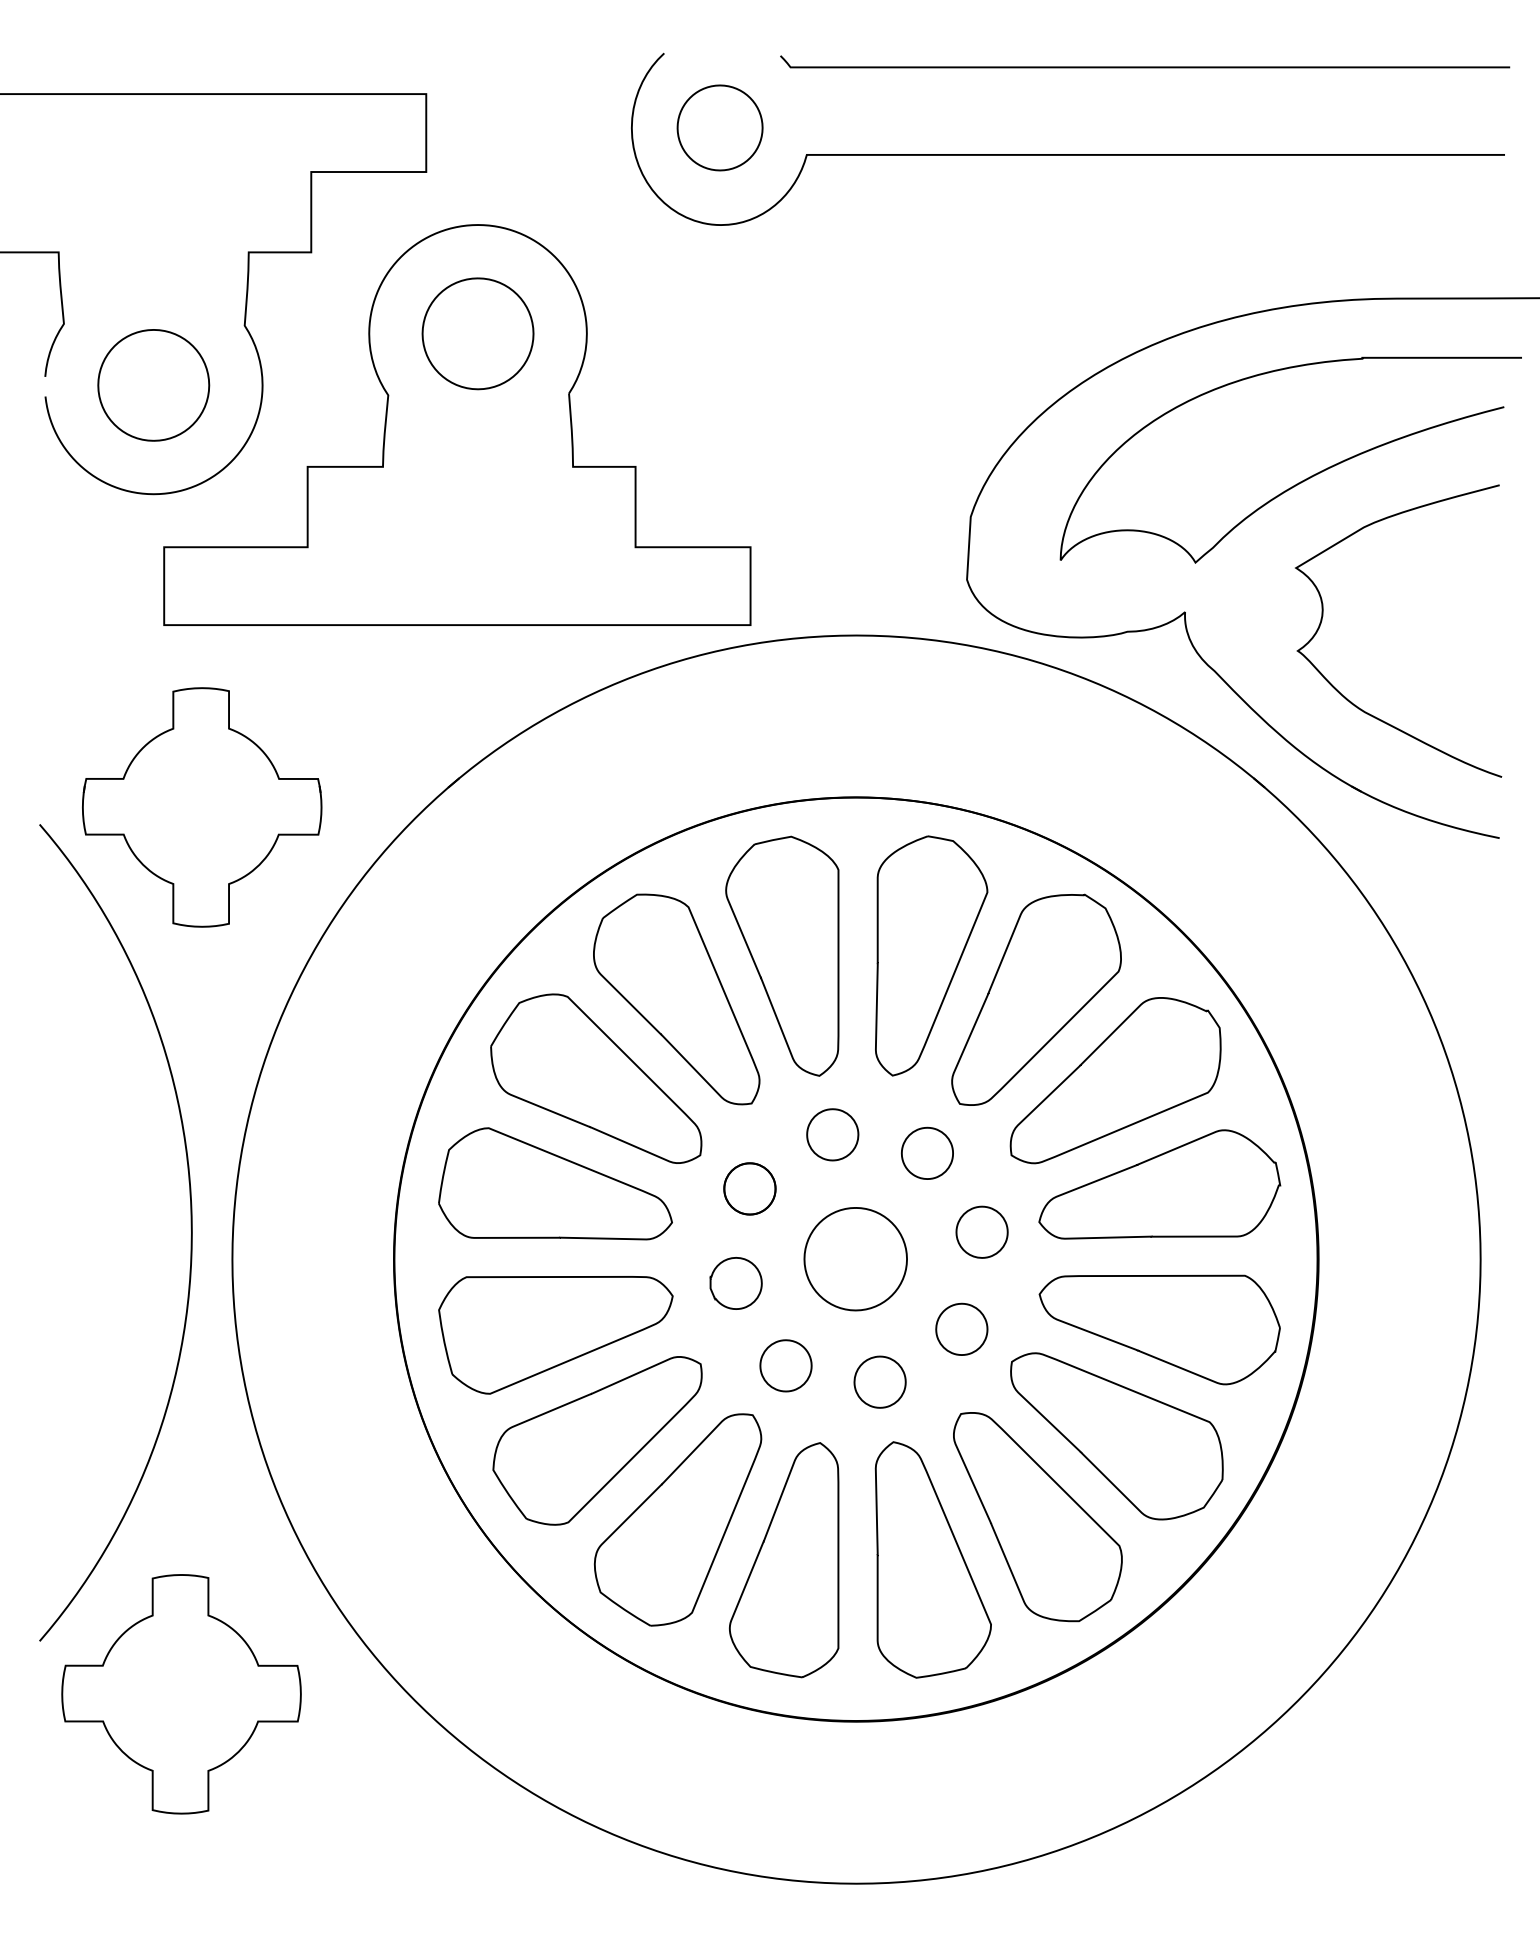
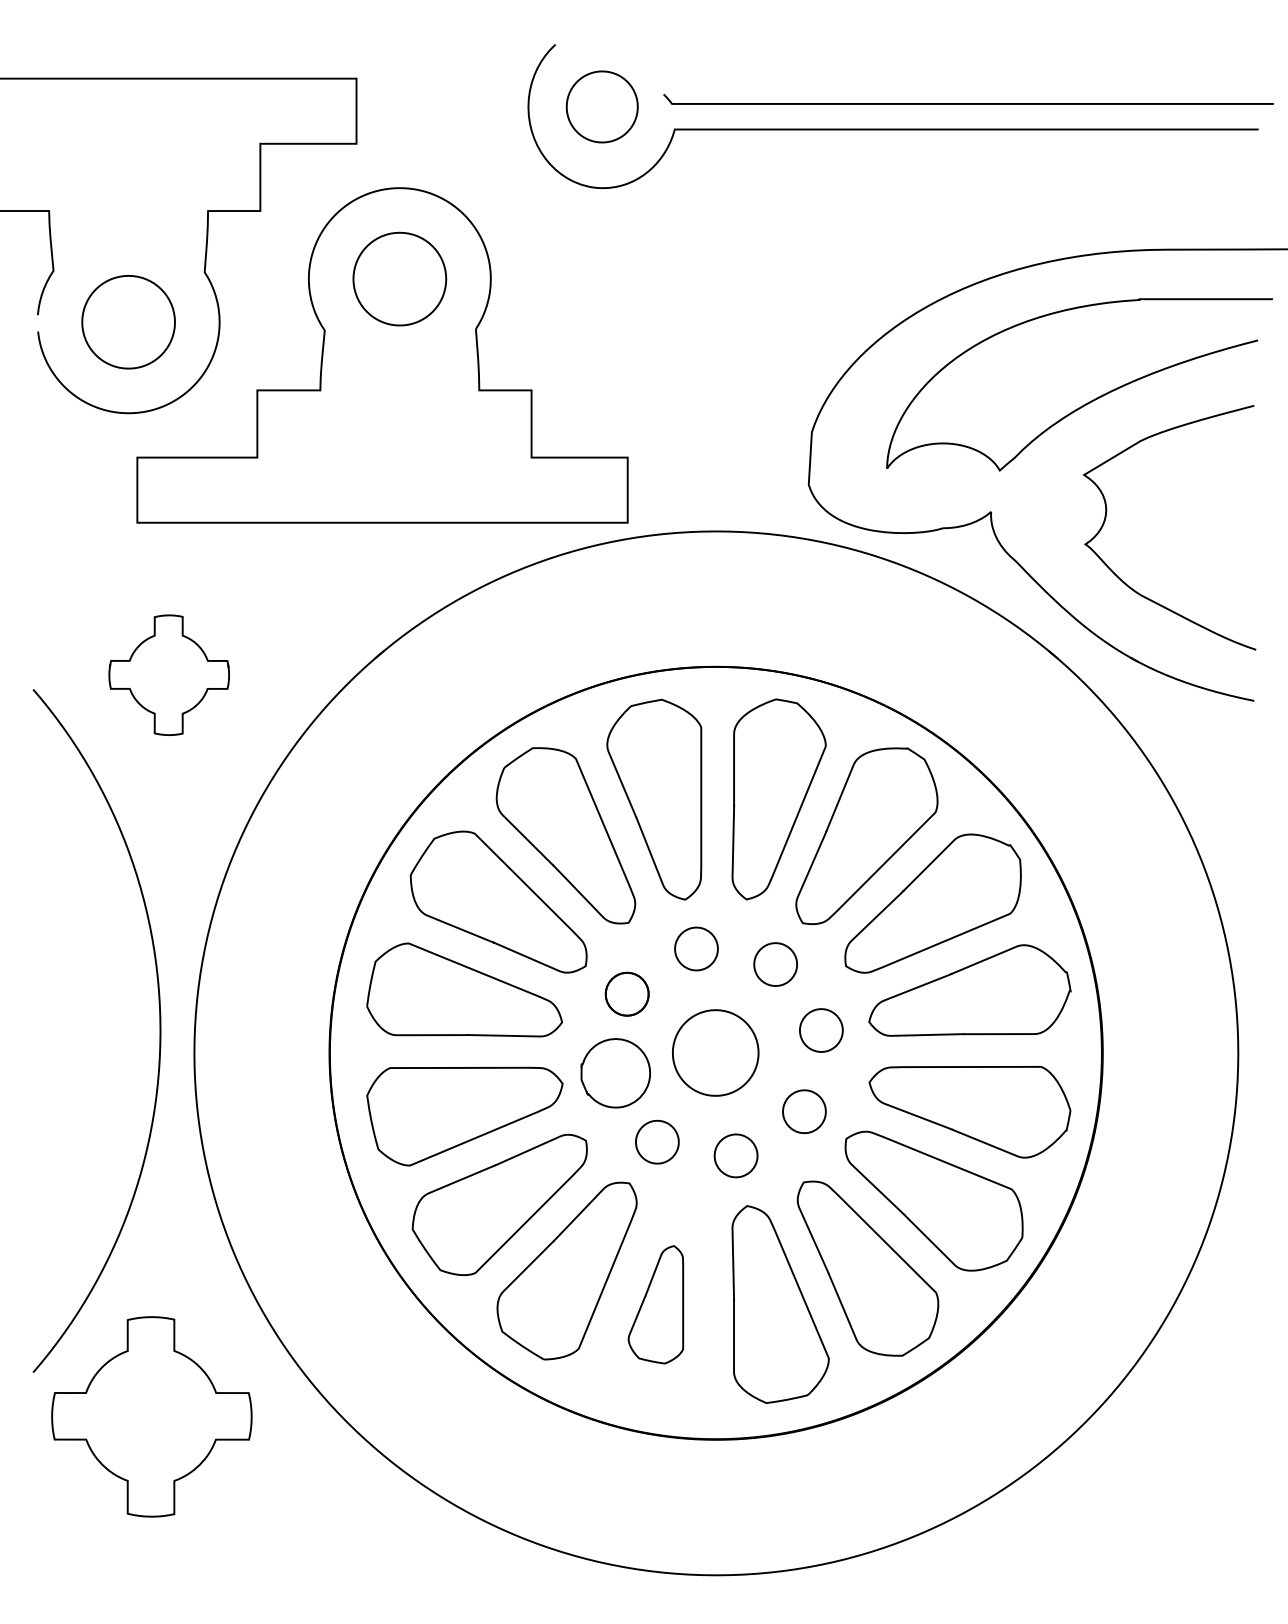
line: (1145, 66) -> (968, 103), moved
part: (202, 807) -> (169, 675), size x0.6
part: (735, 1283) -> (615, 1073), size x1.6
part: (784, 1560) -> (656, 1304), size x0.6

